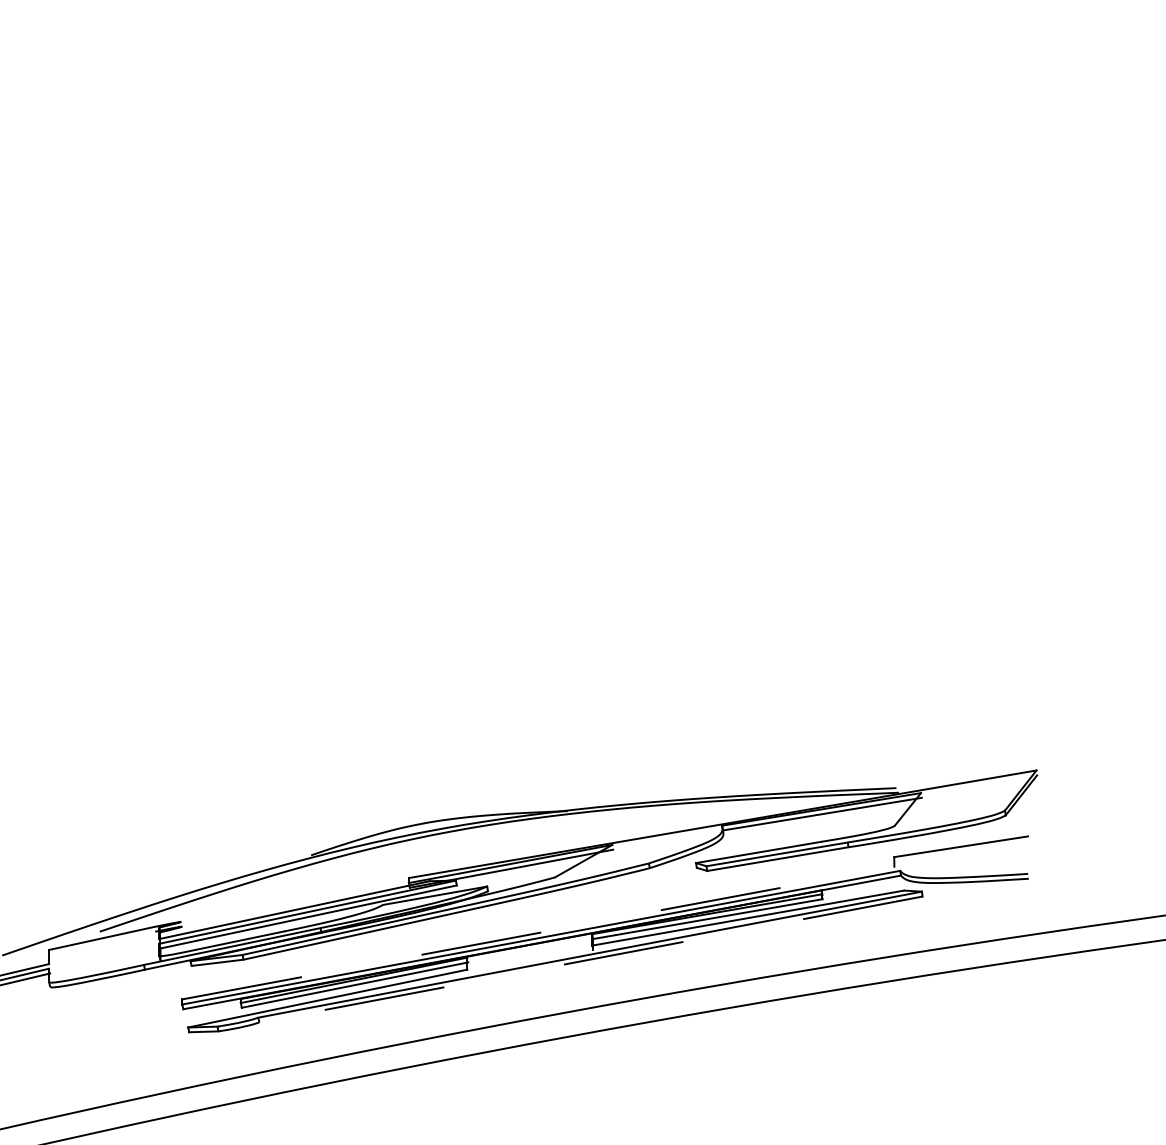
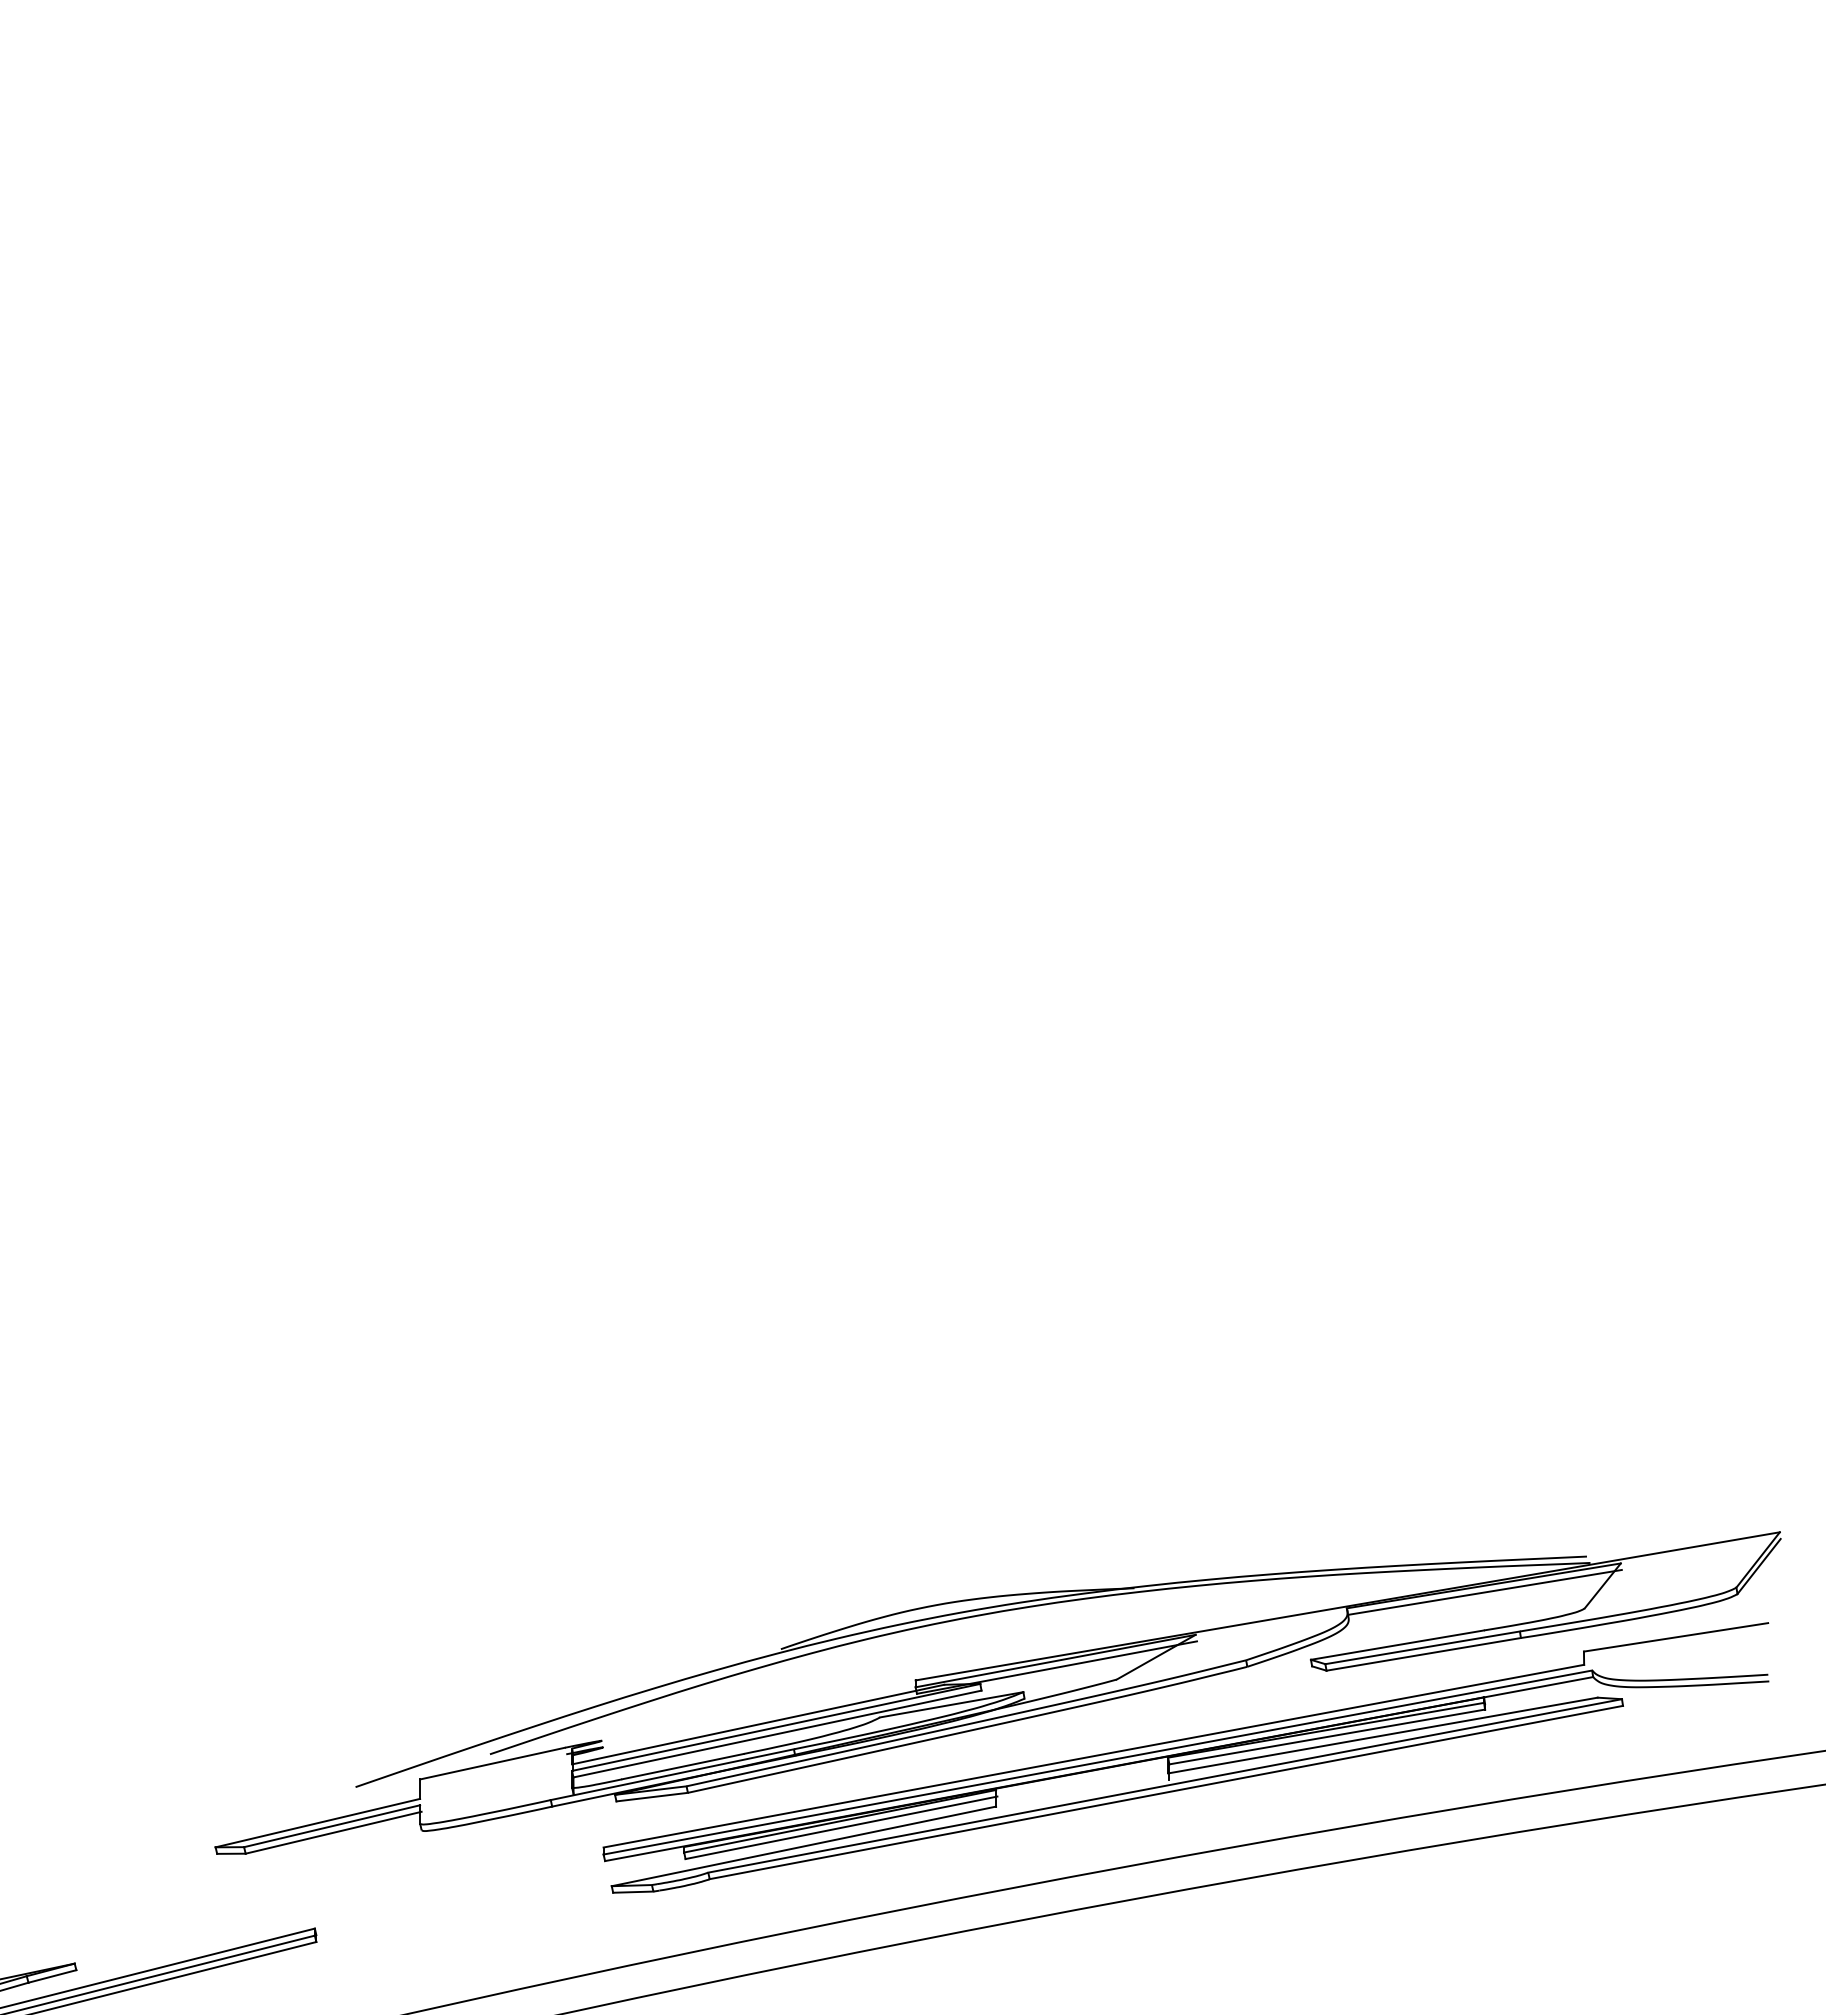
line: (538, 933) -> (1093, 1756), dashed -> solid
line: (591, 959) -> (1166, 1792), dashed -> solid

